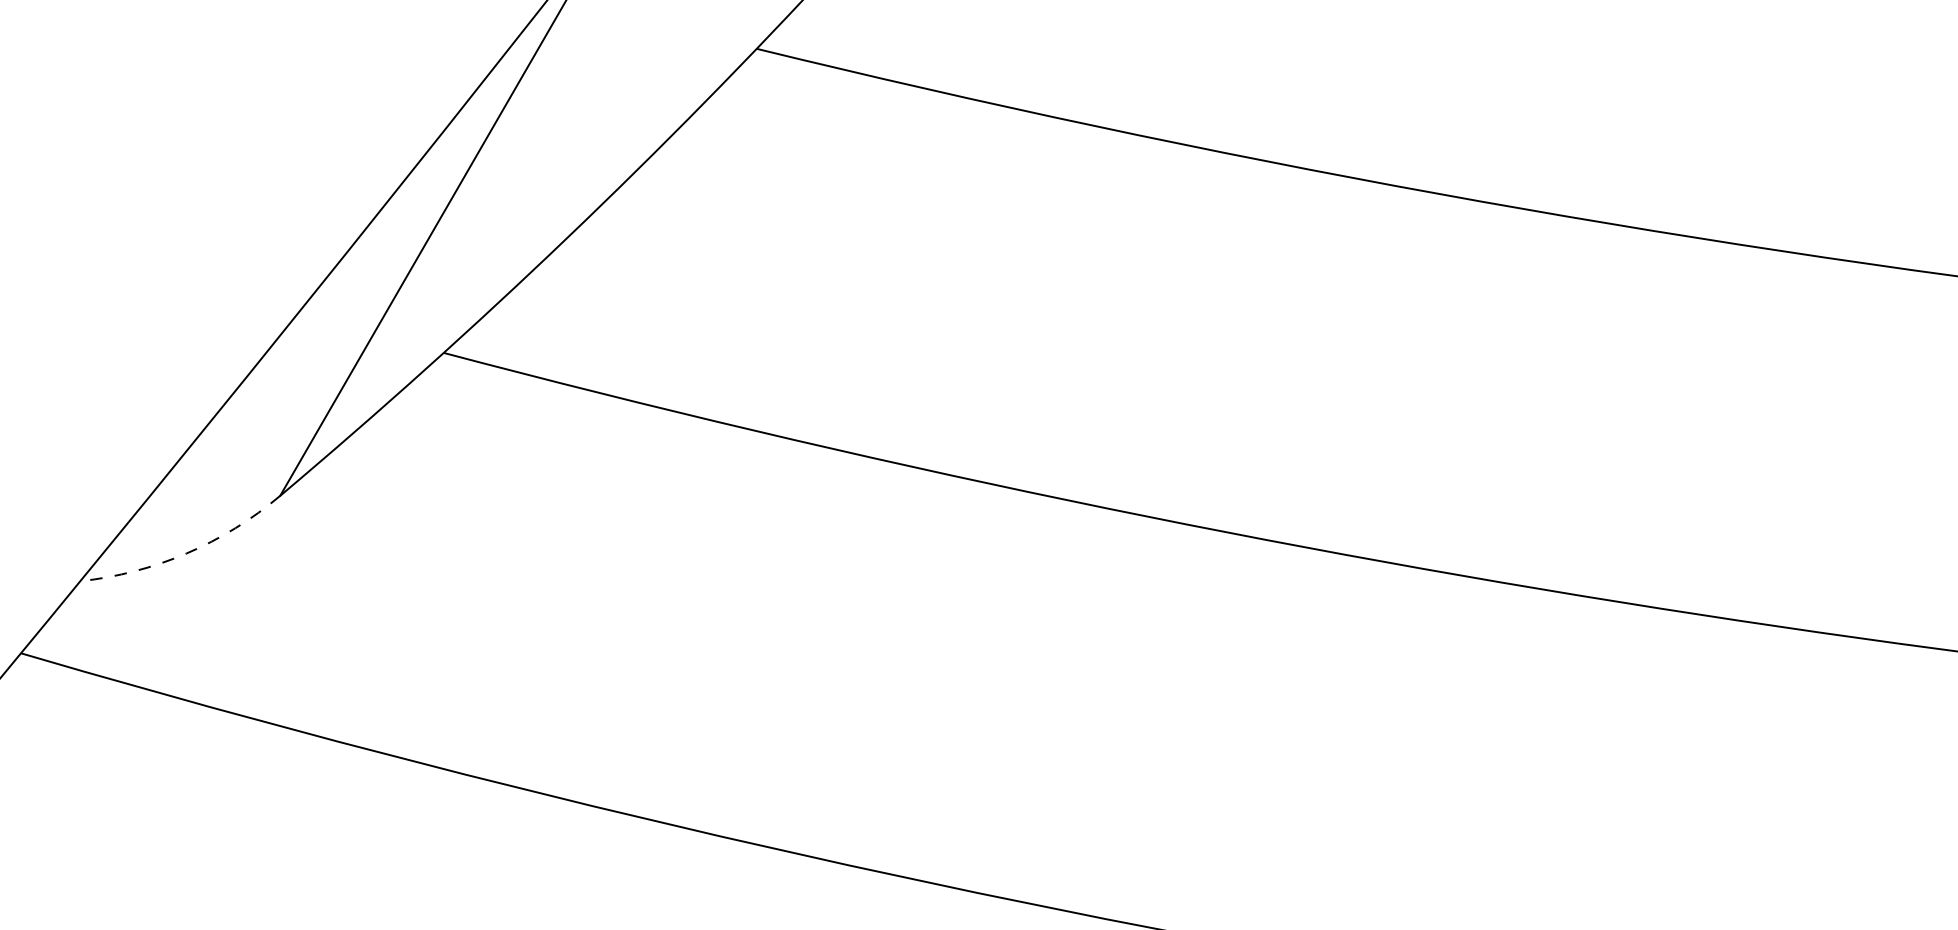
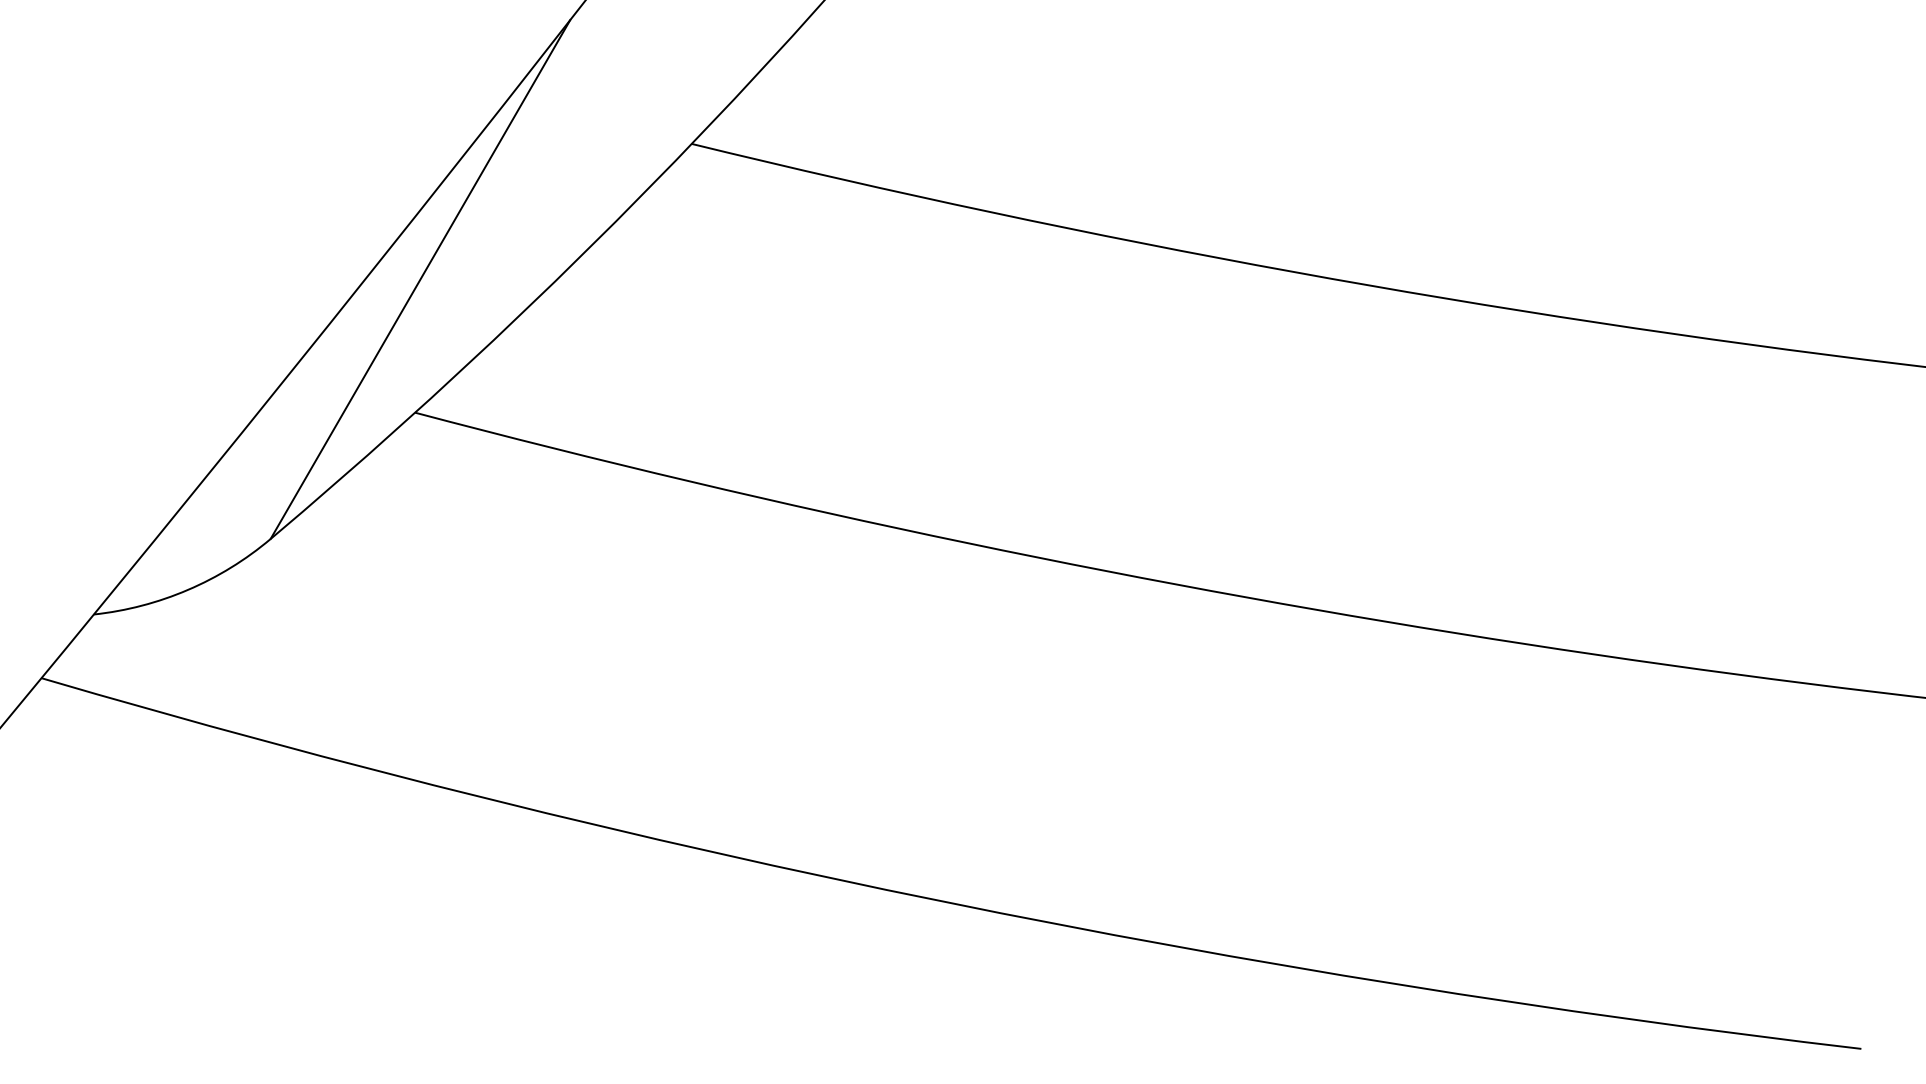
arc: (186, 552) -> (187, 589), dashed -> solid

